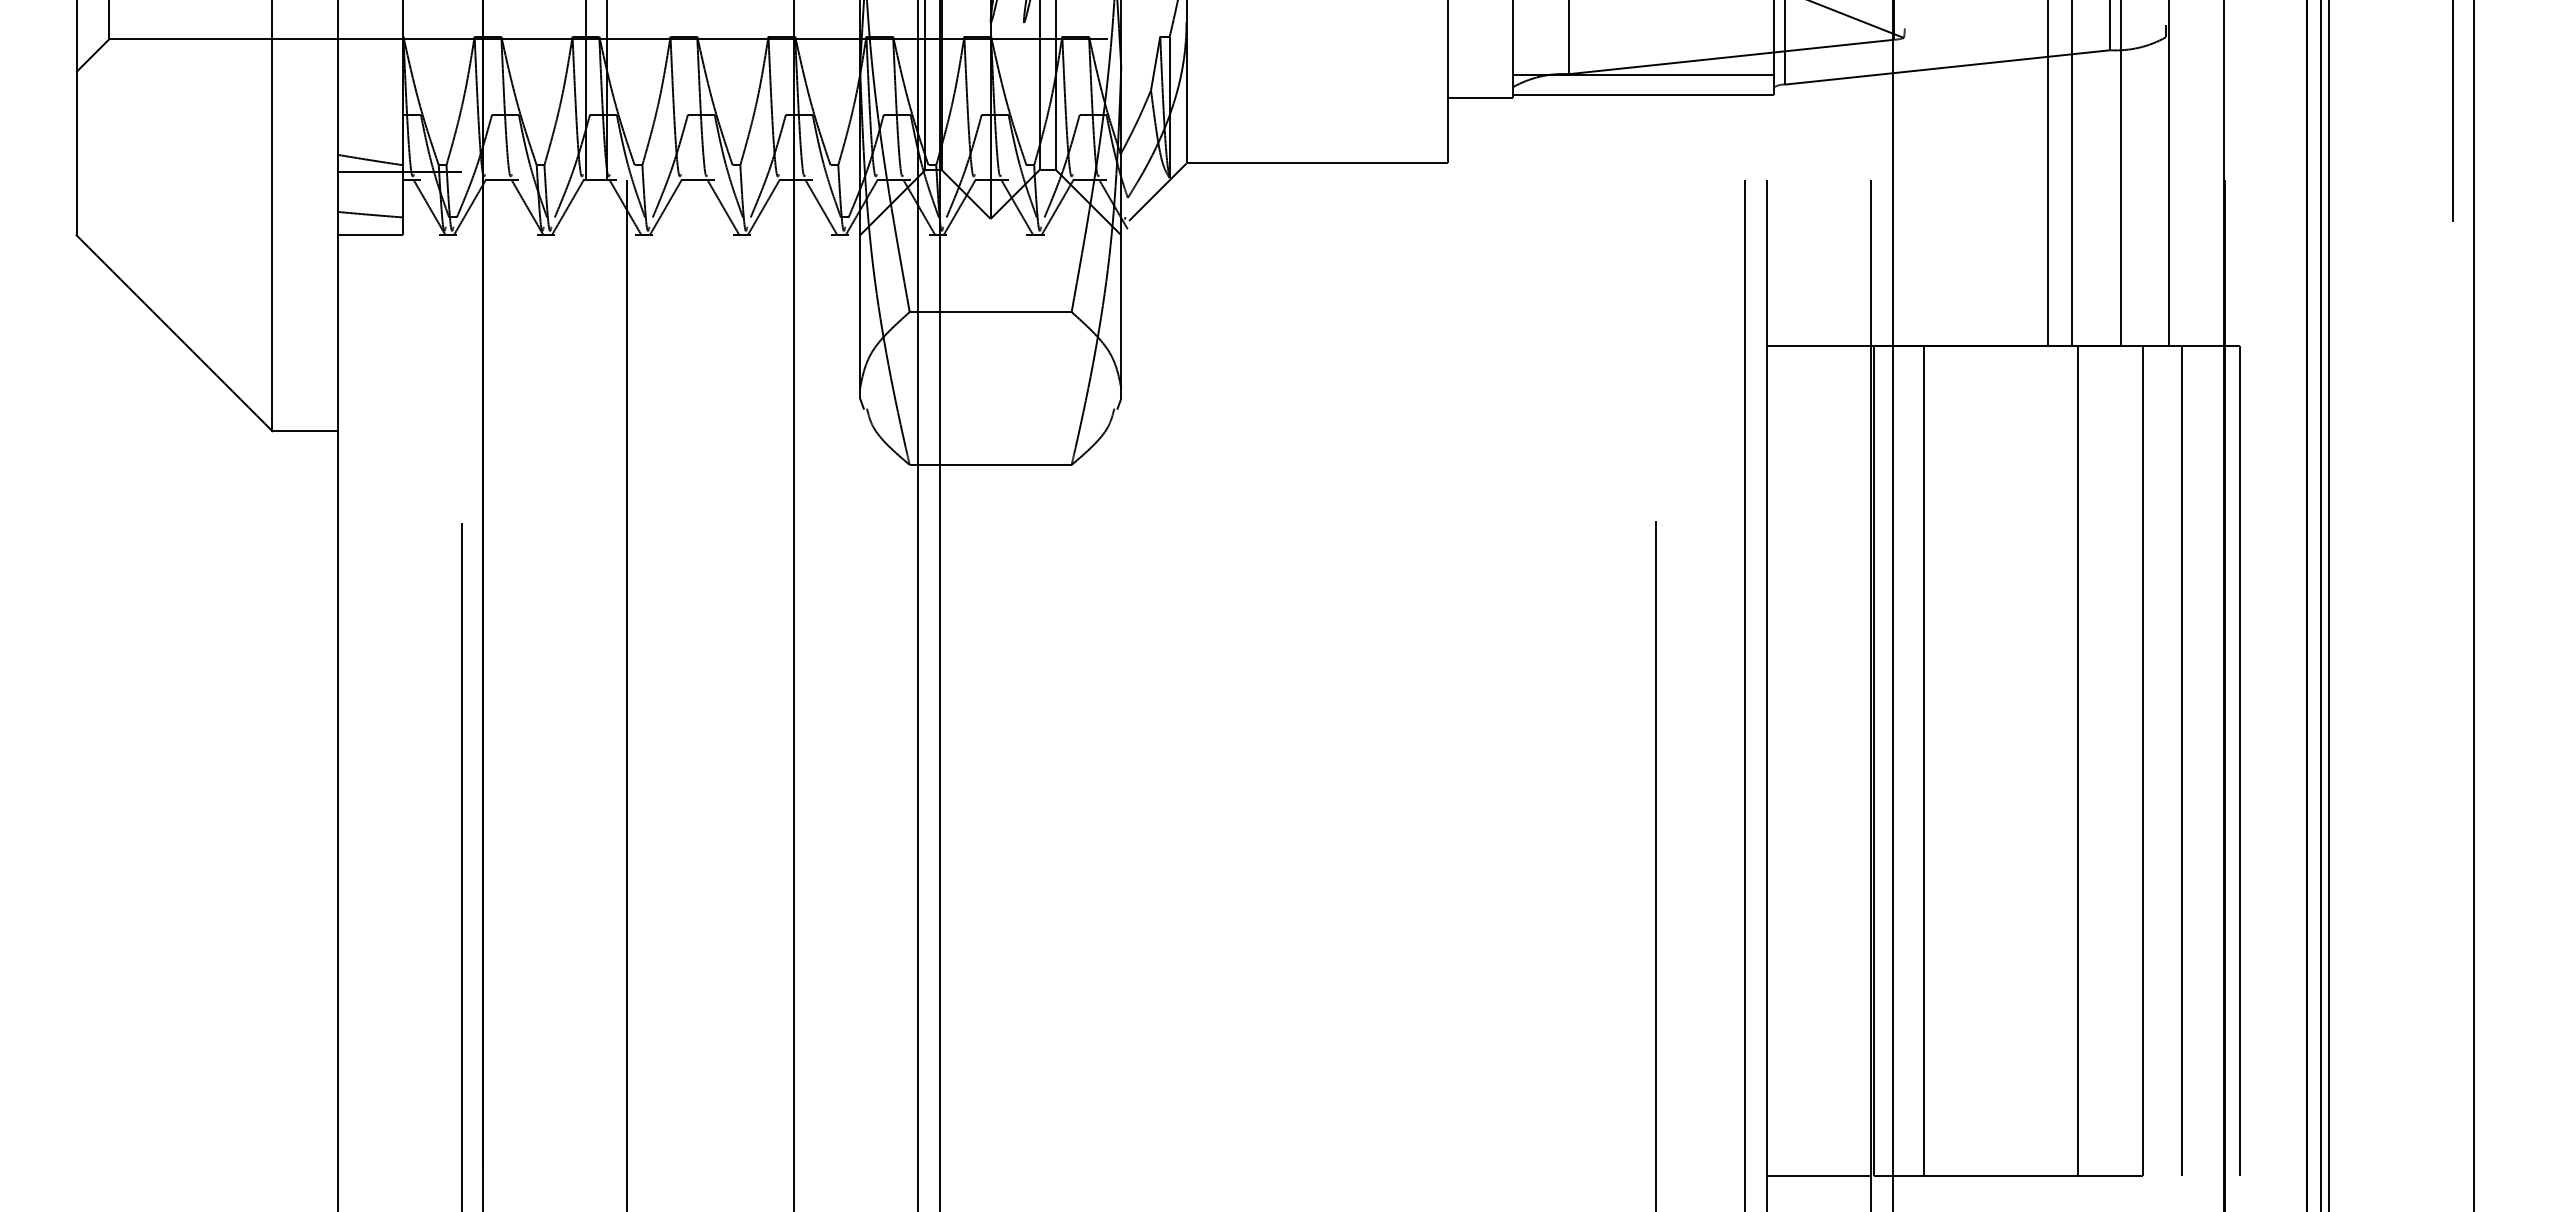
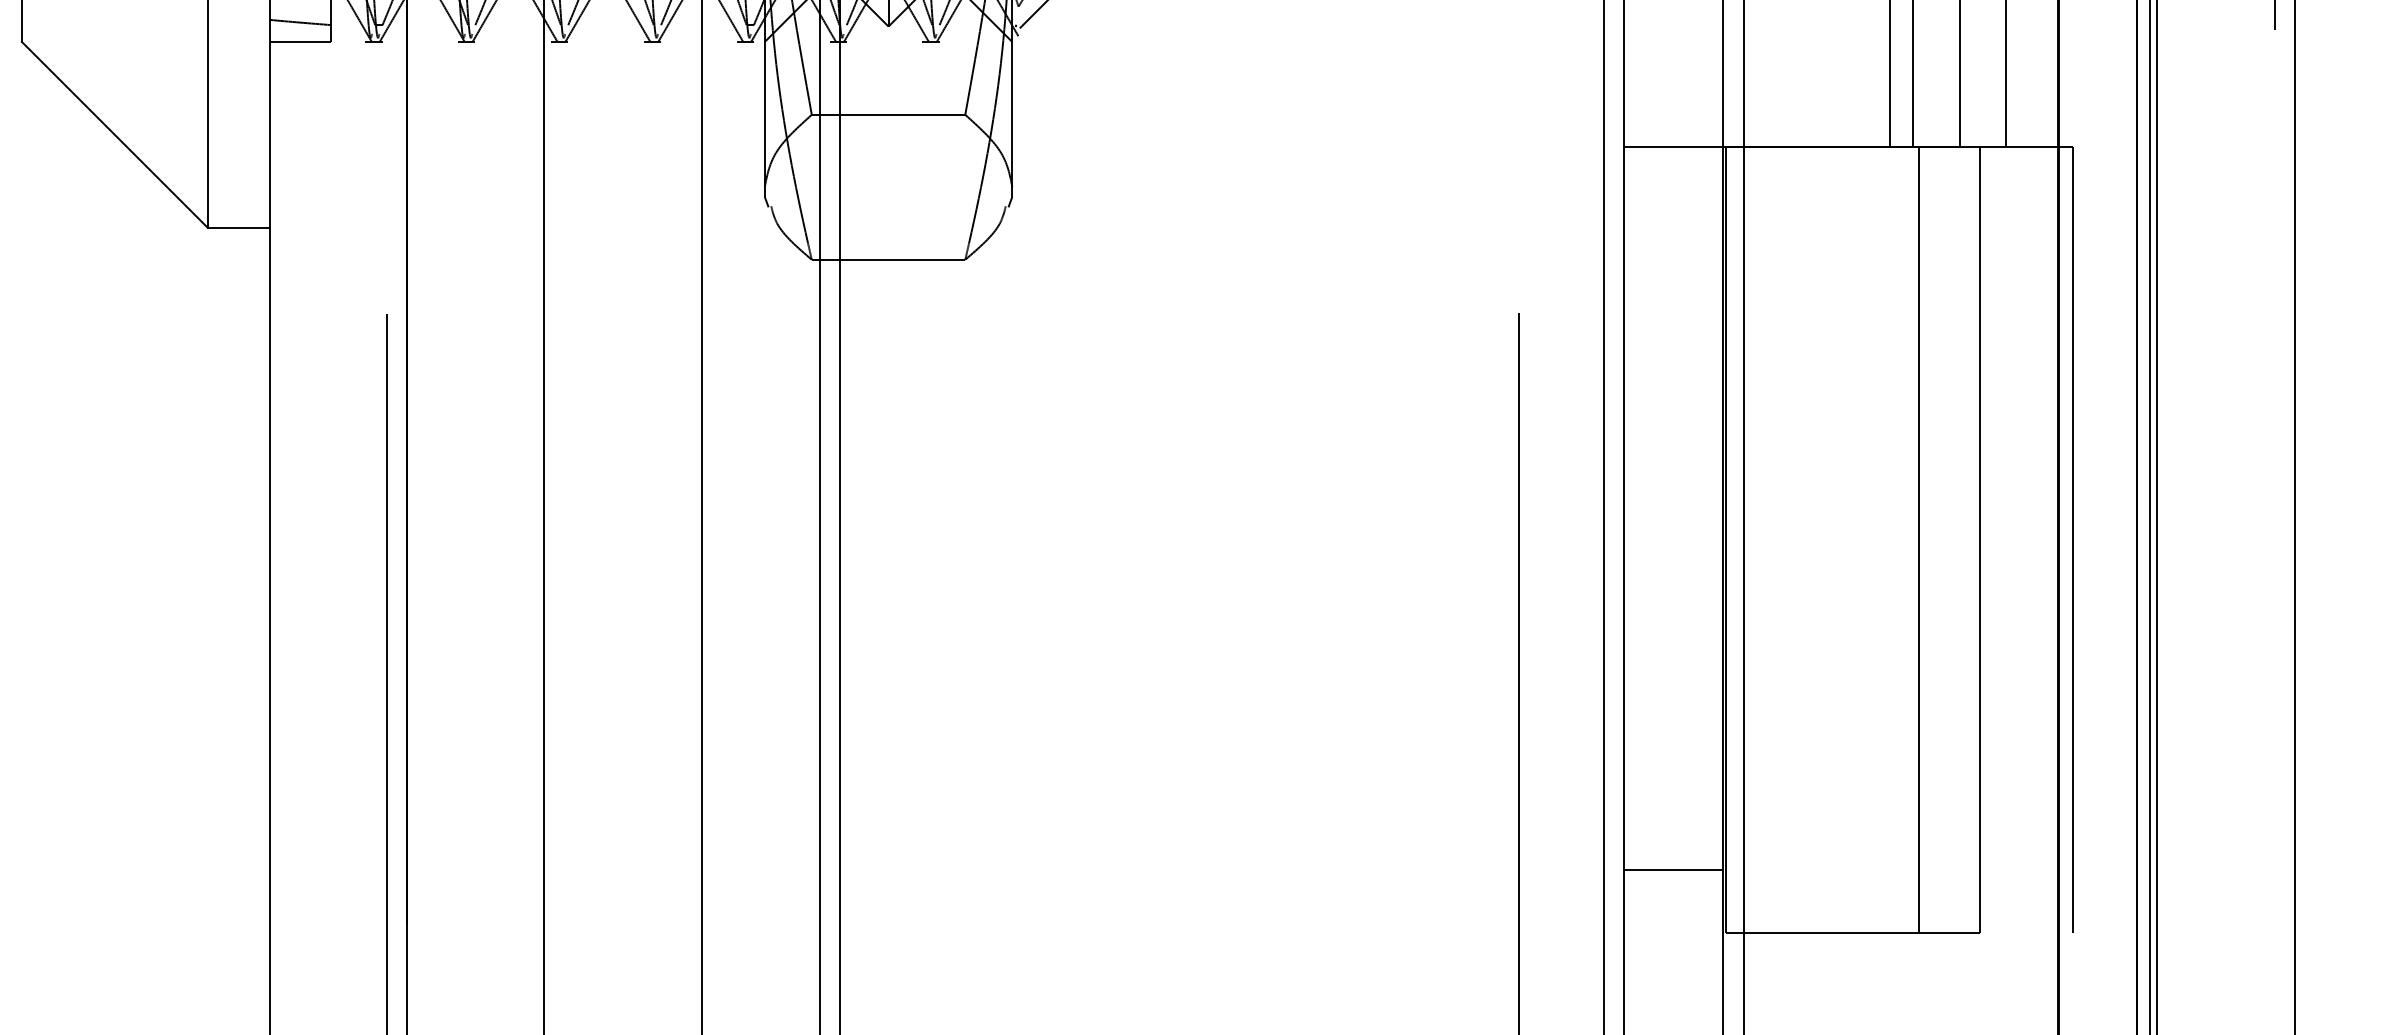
line: (1924, 760) -> (1773, 539), removed
line: (2181, 760) -> (2017, 539), removed
line: (1818, 1175) -> (1673, 869), moved

